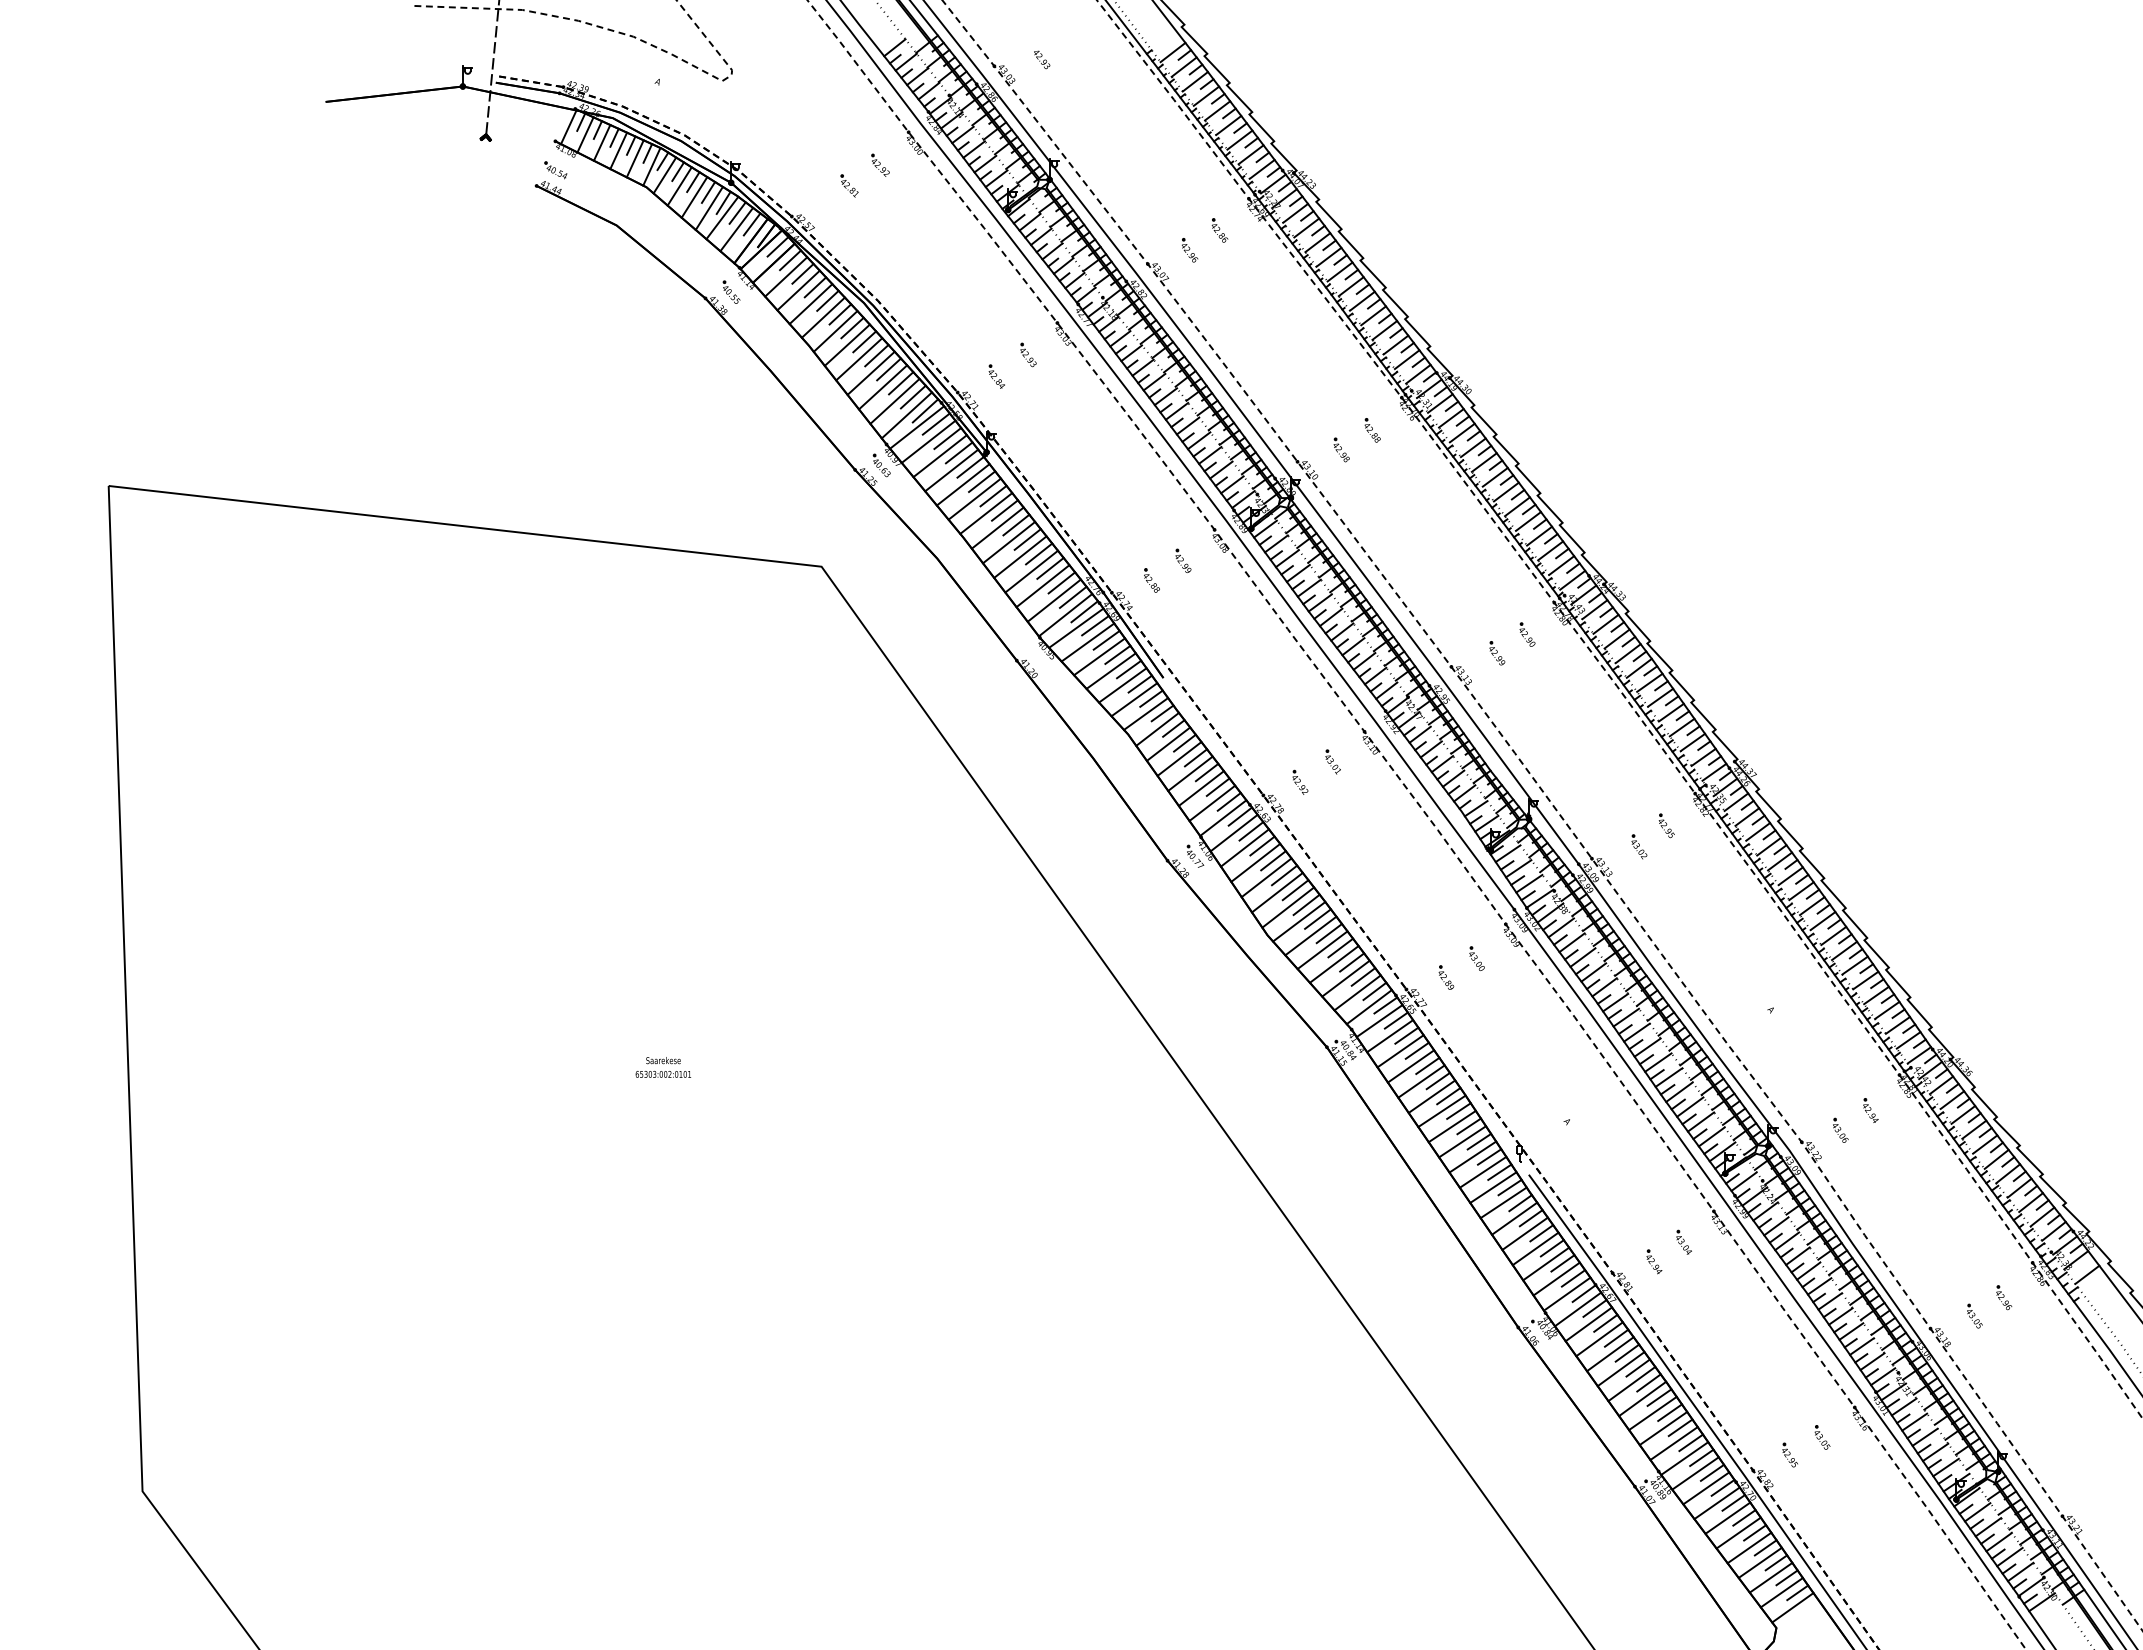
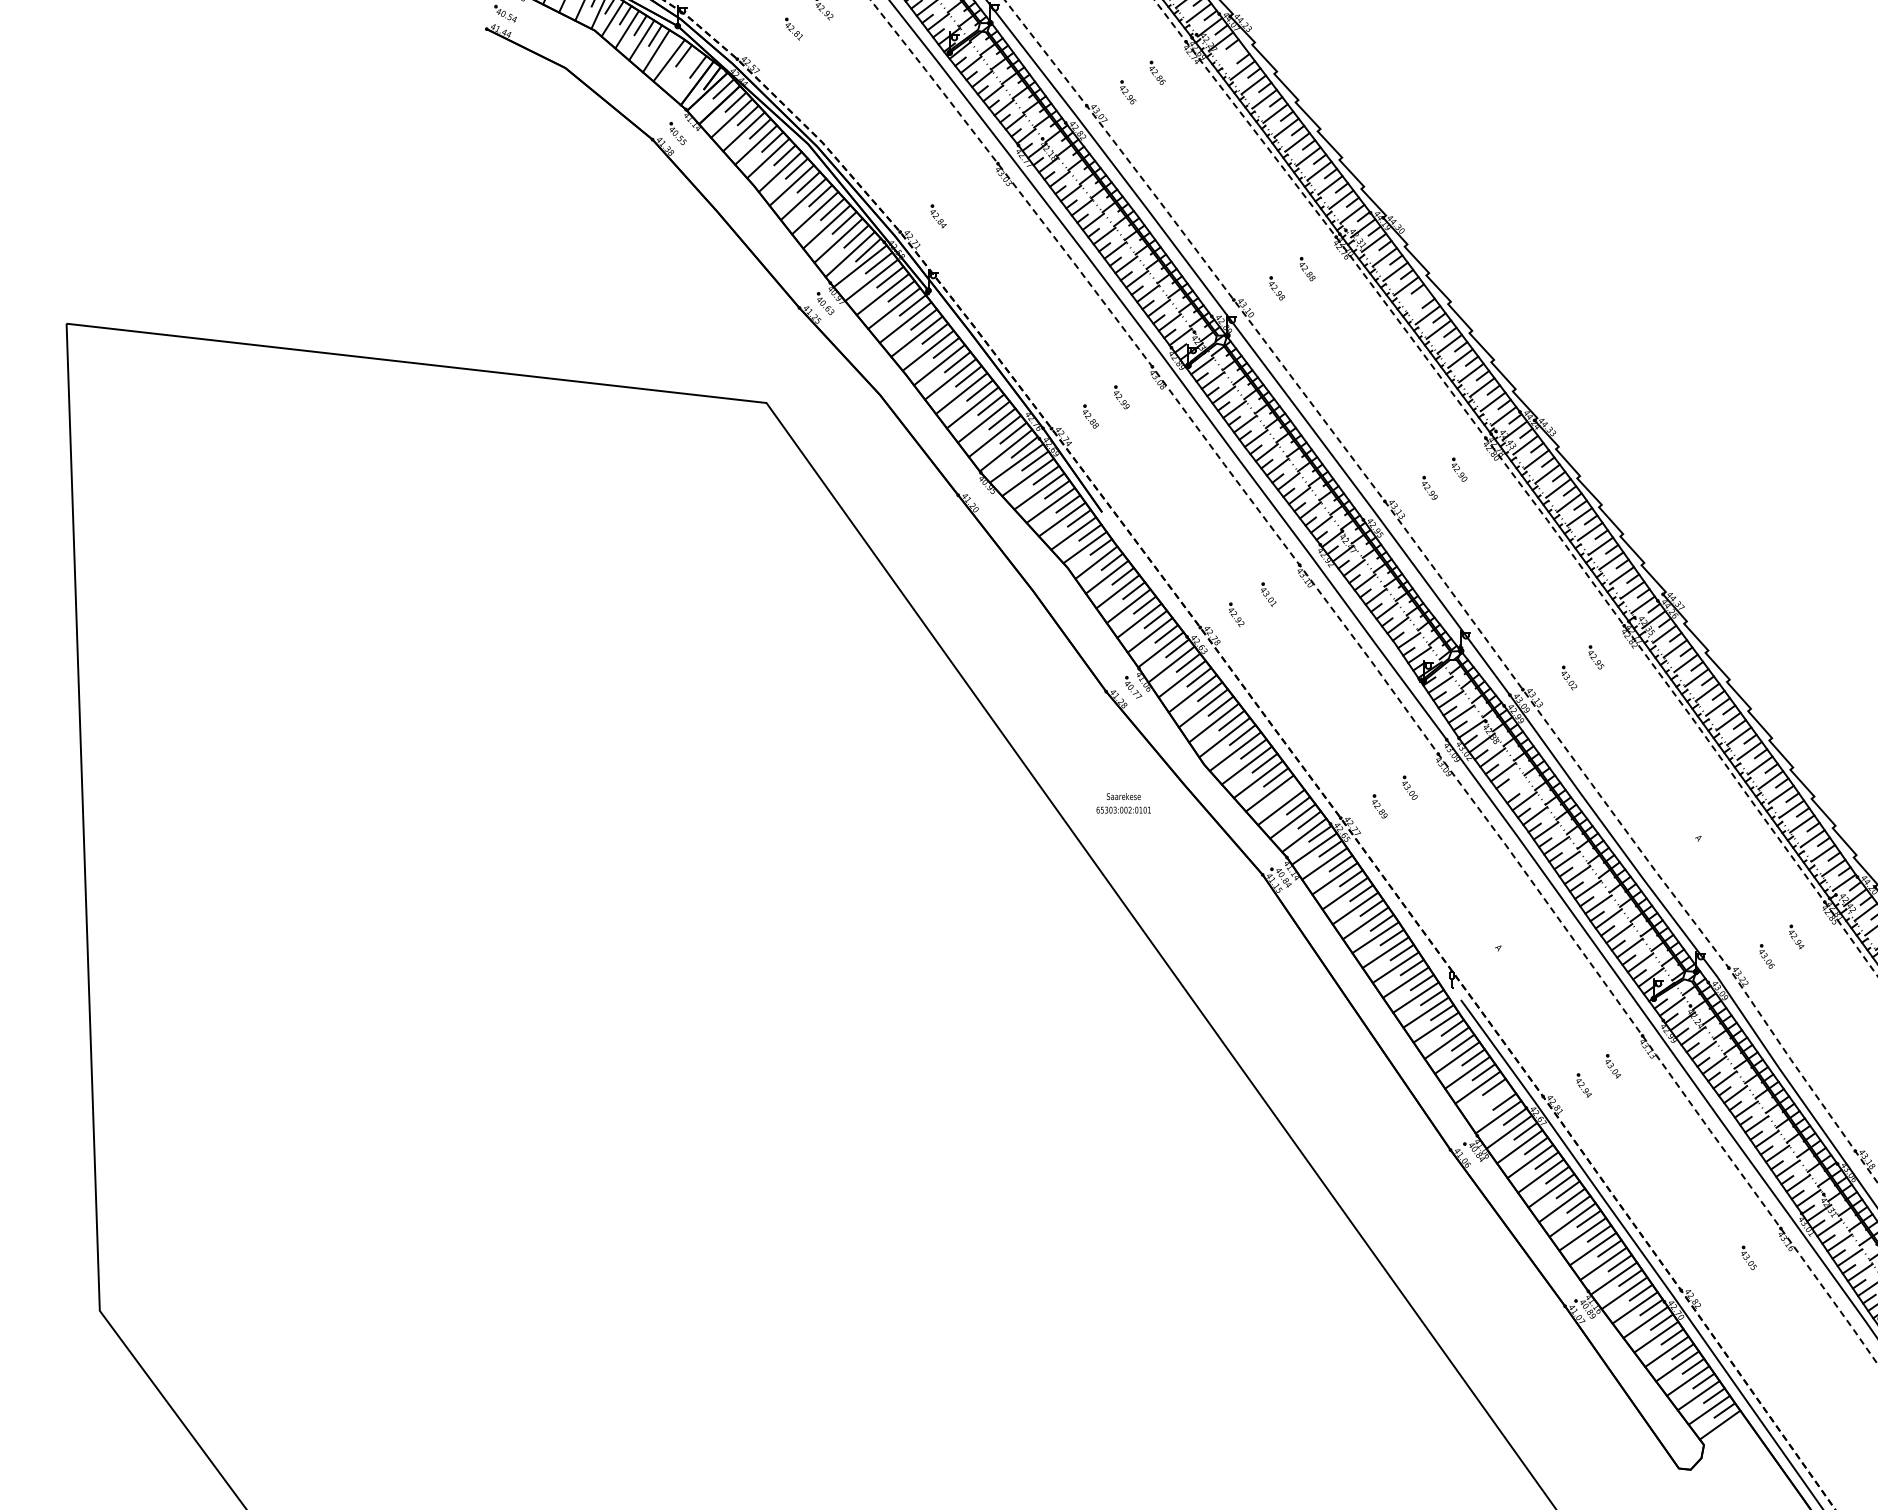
line: (723, 202) -> (670, 45), removed
line: (1295, 212) -> (1231, 55), removed
line: (736, 229) -> (682, 71), removed
part: (1028, 354) -> (969, 194), removed
line: (1483, 462) -> (1416, 300), removed
line: (1582, 957) -> (1513, 786), removed
line: (1352, 962) -> (1287, 791), removed
text: (663, 1067) -> (1123, 803), moved
line: (1556, 1278) -> (1488, 1101), removed
part: (1789, 1454) -> (1716, 1274), removed

